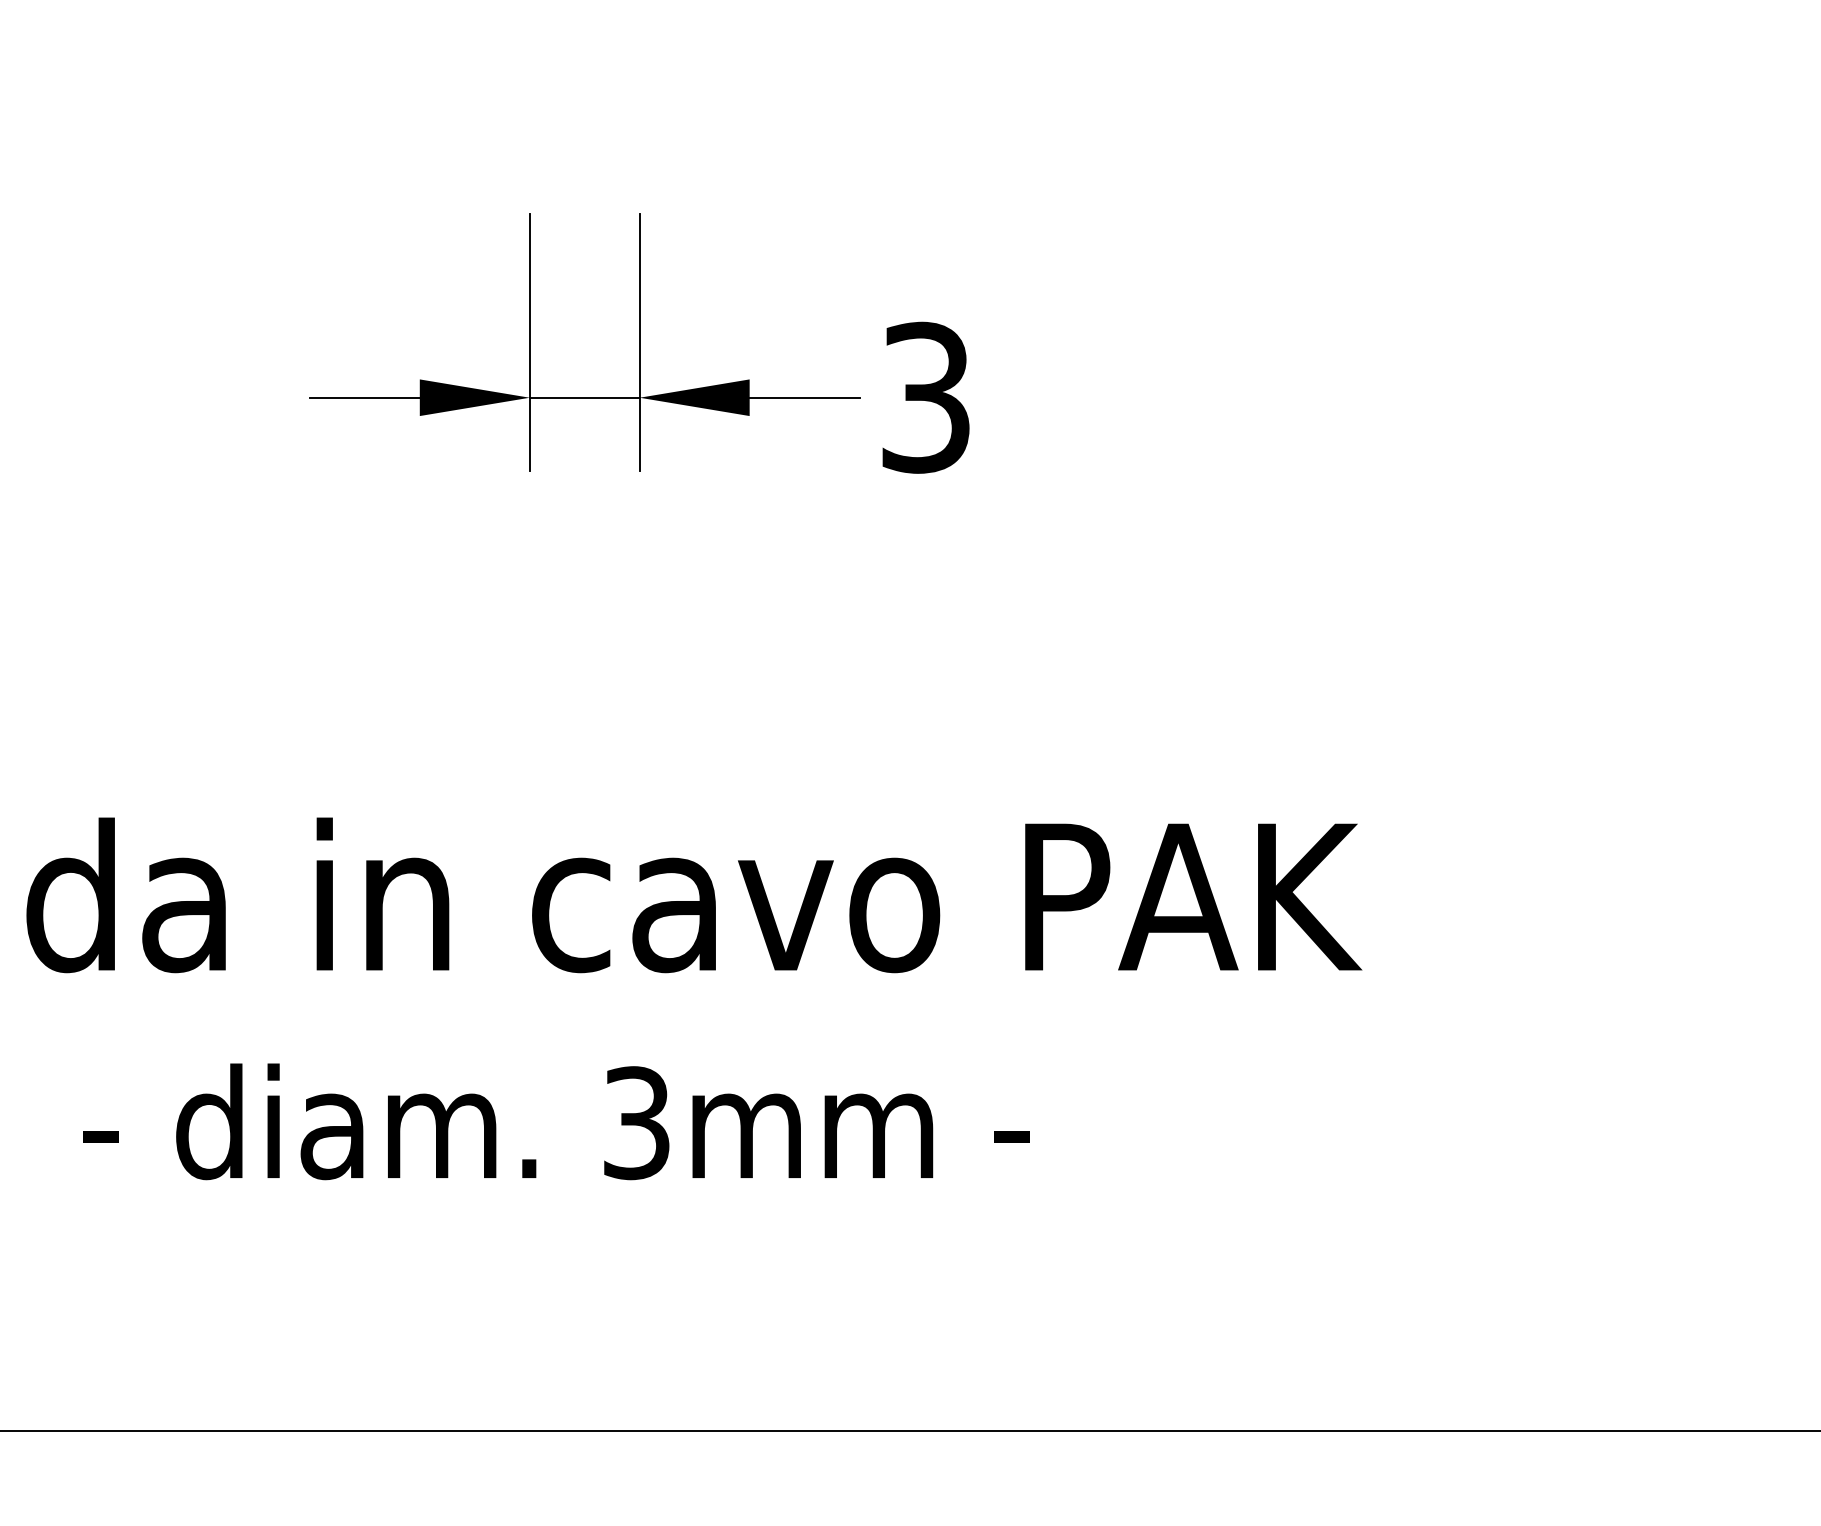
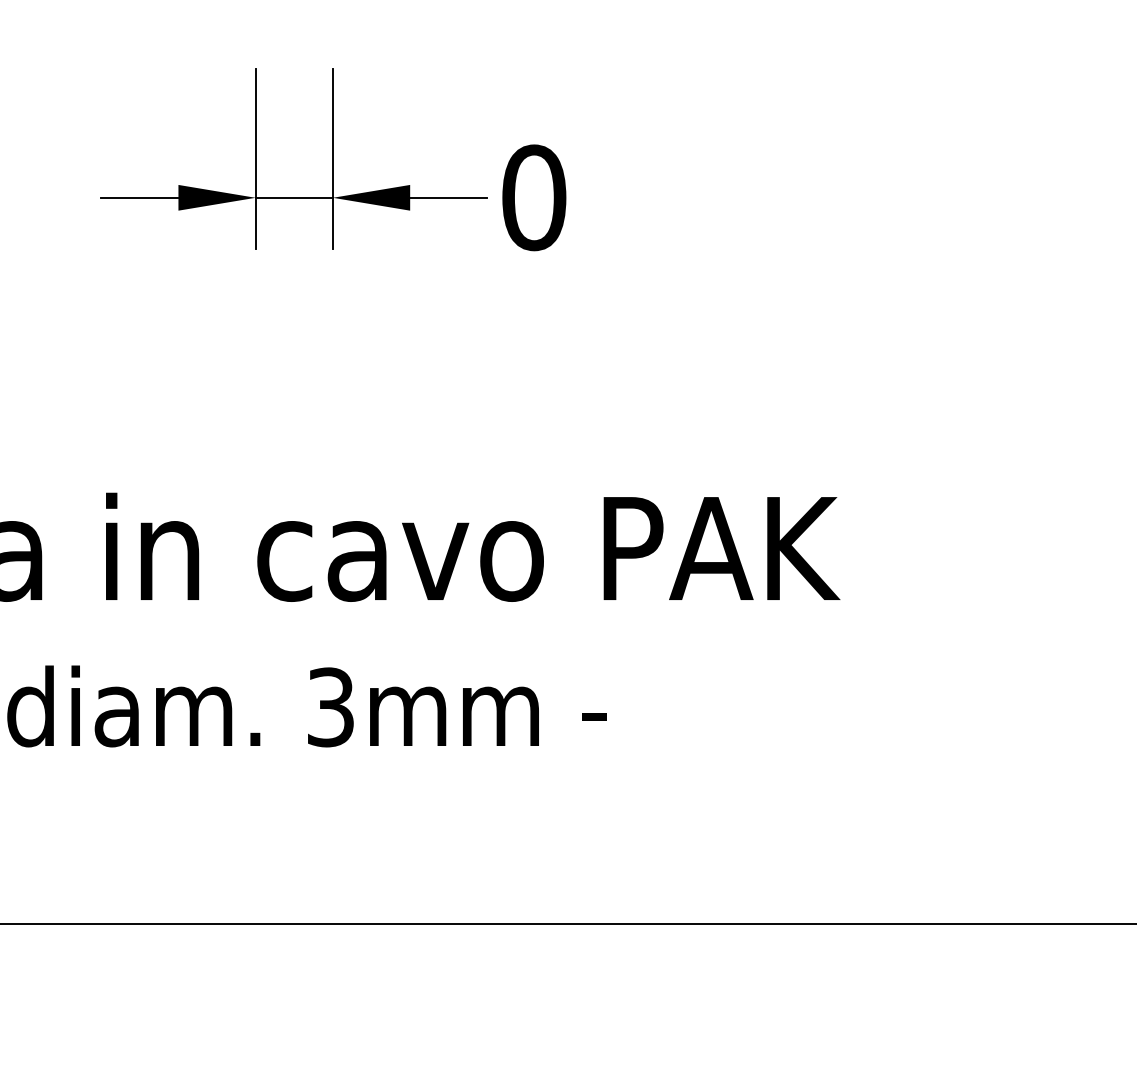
text: (926, 397) -> (534, 197), 3 -> 0

